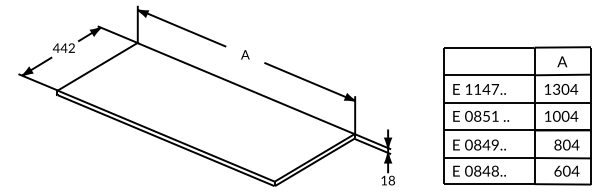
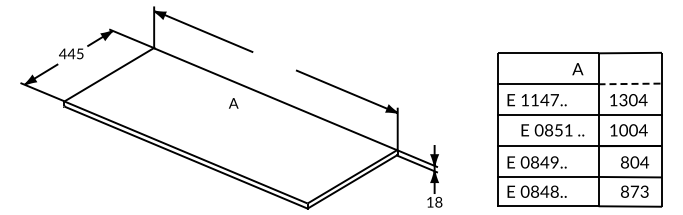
text: (71, 47) -> (79, 53), 442 -> 445
text: (245, 54) -> (233, 103), moved
text: (562, 62) -> (577, 69), moved
line: (562, 74) -> (630, 83), solid -> dashed
text: (480, 116) -> (552, 130), moved
text: (566, 170) -> (634, 191), 604 -> 873

